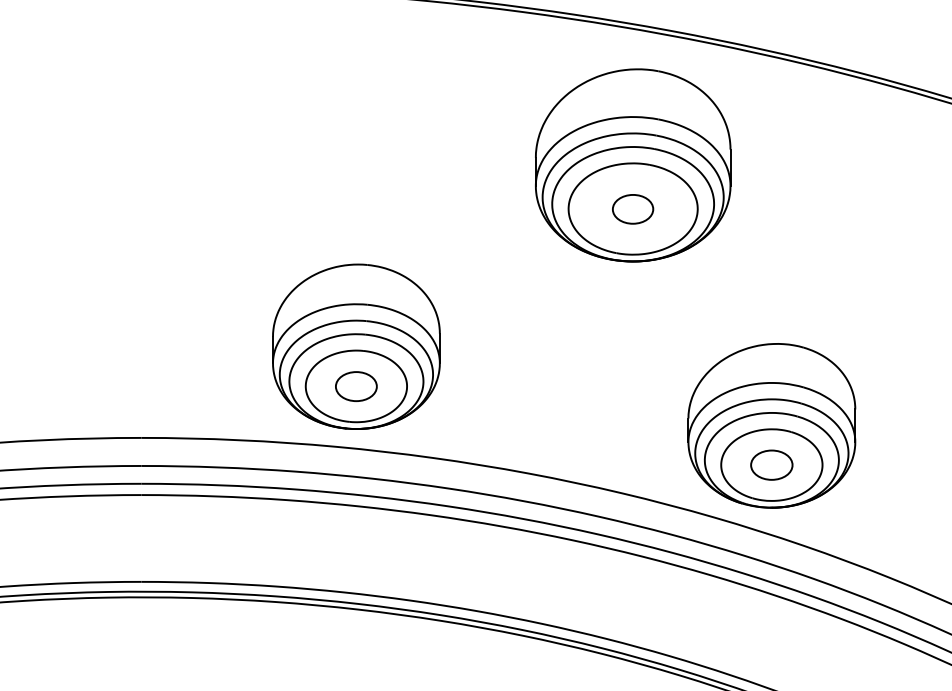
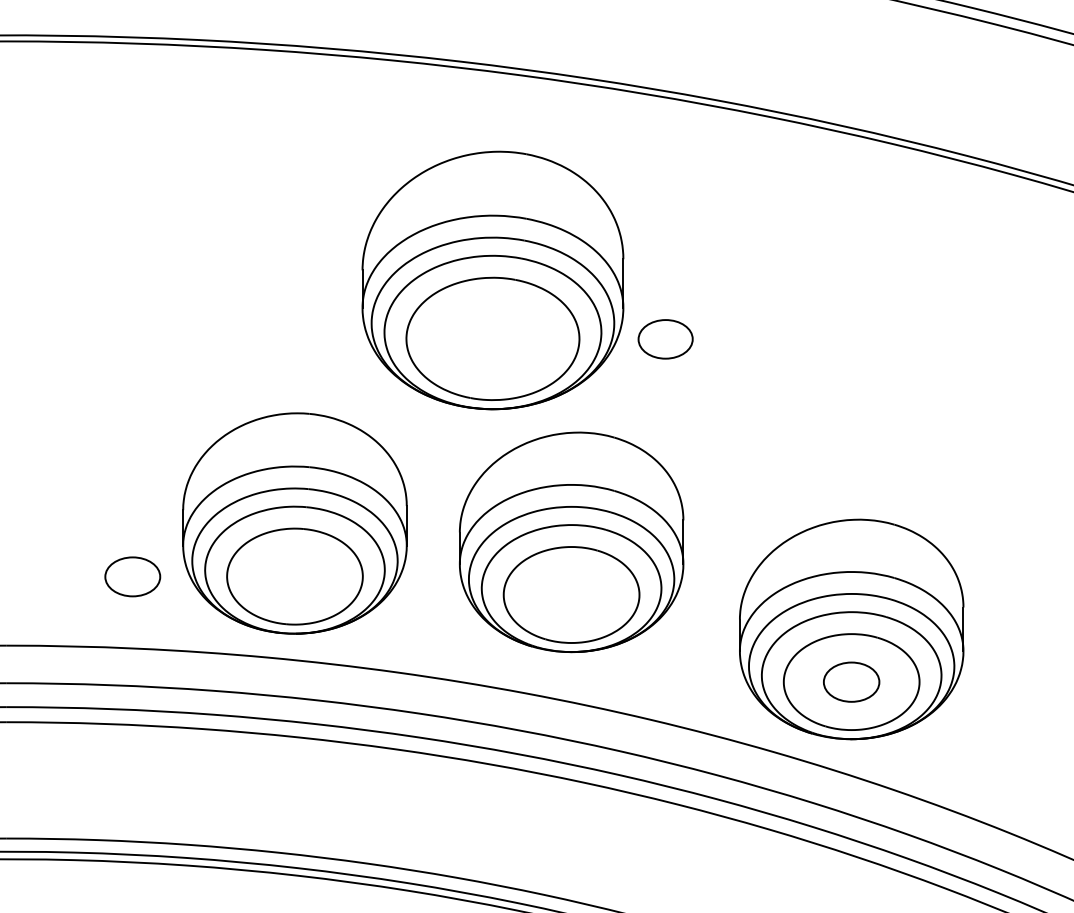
part: (633, 165) -> (493, 280), moved
part: (562, 360) -> (571, 541), added
part: (356, 386) -> (132, 576), moved

